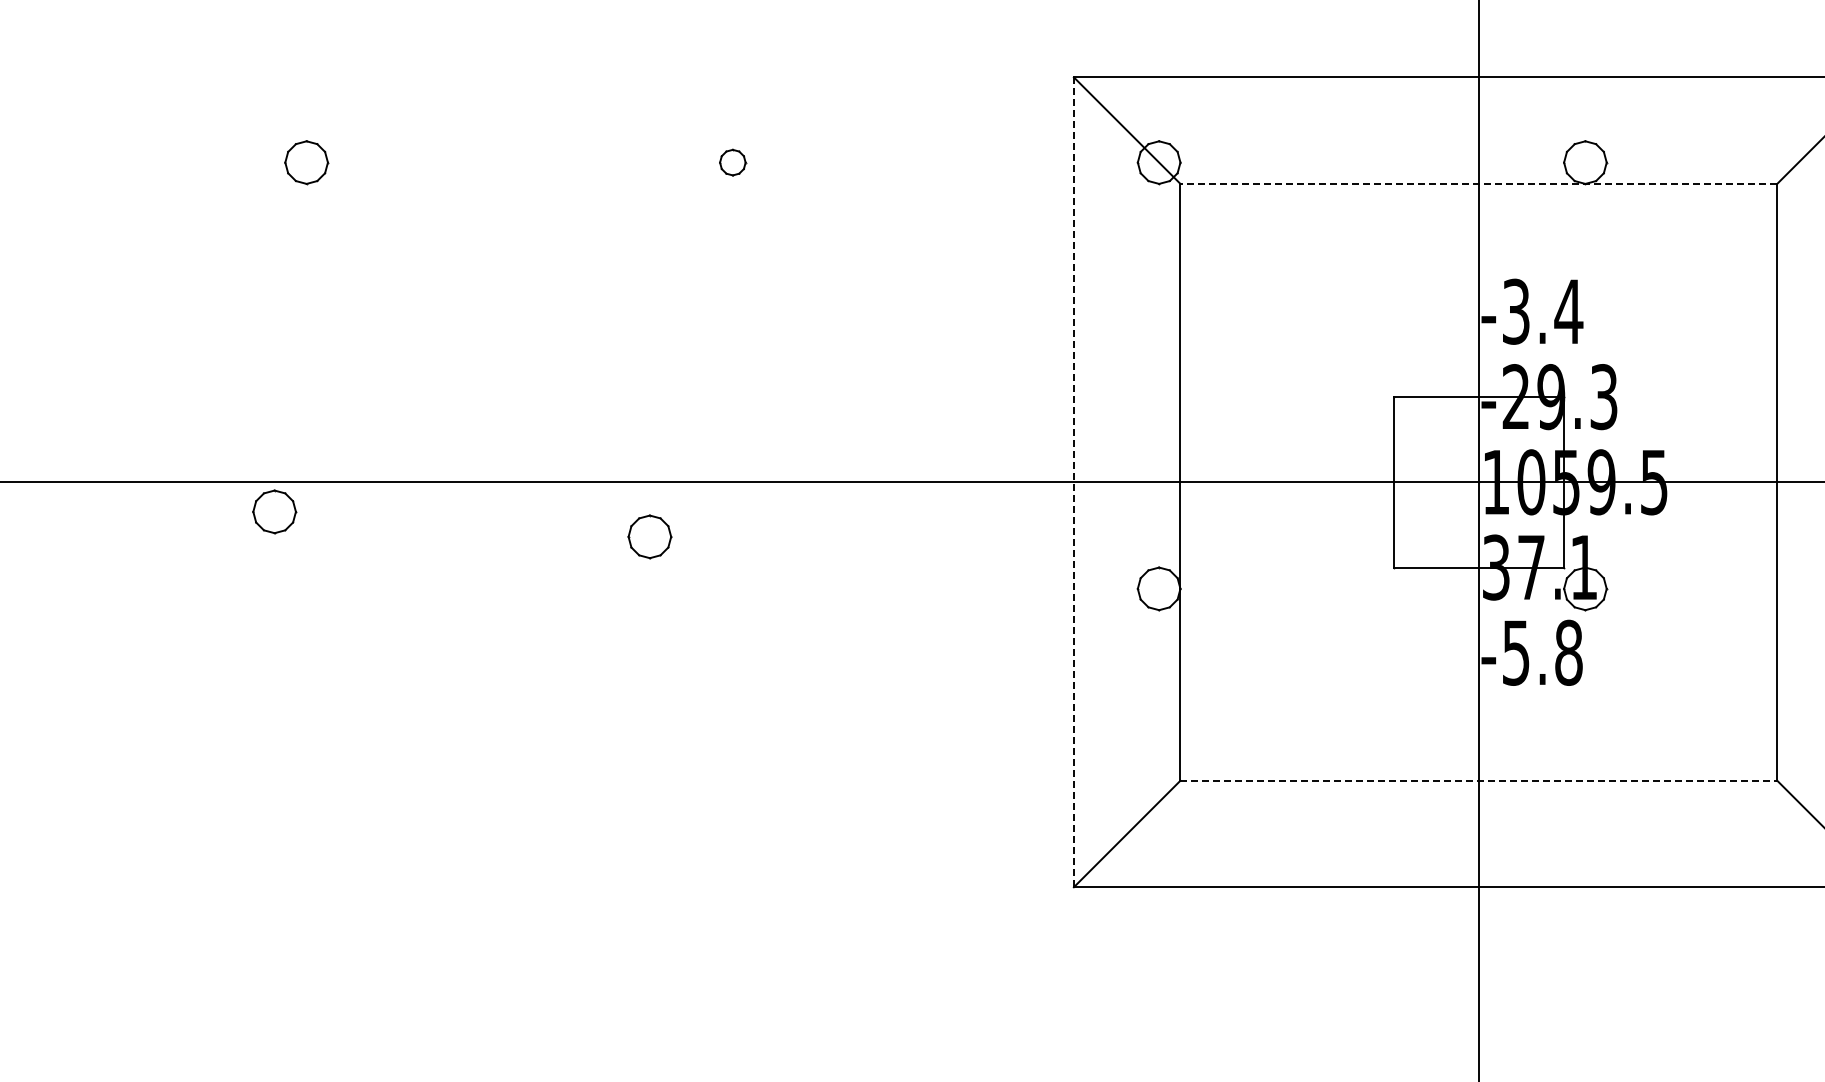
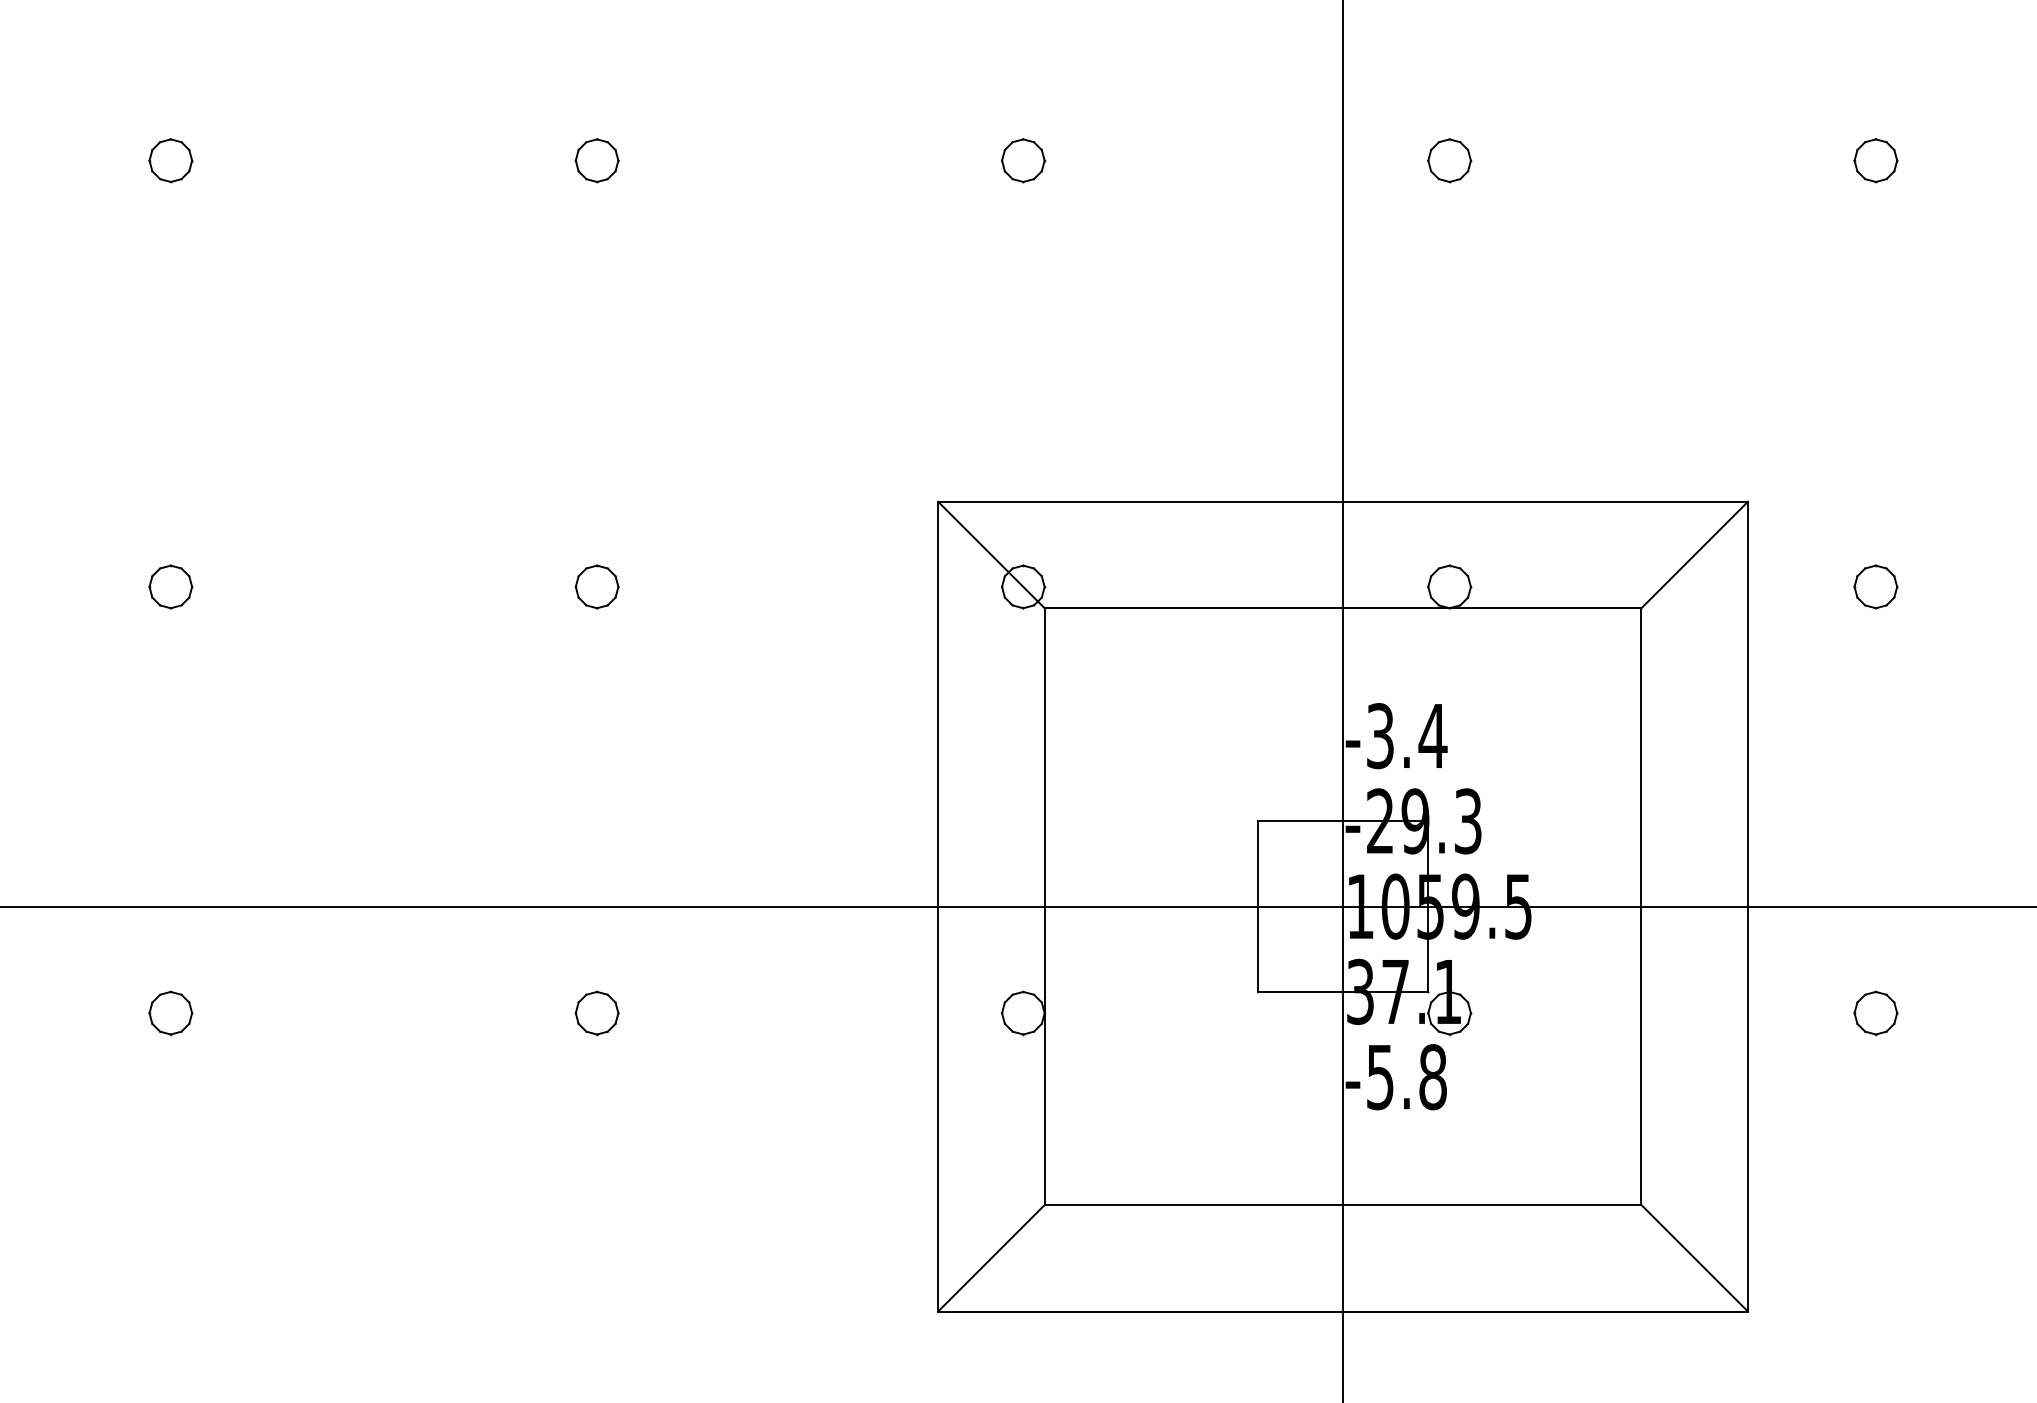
part: (732, 162) -> (596, 586), size x1.67
line: (1478, 184) -> (1342, 608), dashed -> solid
line: (1074, 482) -> (938, 906), dashed -> solid
part: (274, 512) -> (170, 1013), moved
part: (649, 537) -> (596, 1013), moved
line: (1479, 781) -> (1343, 1205), dashed -> solid

